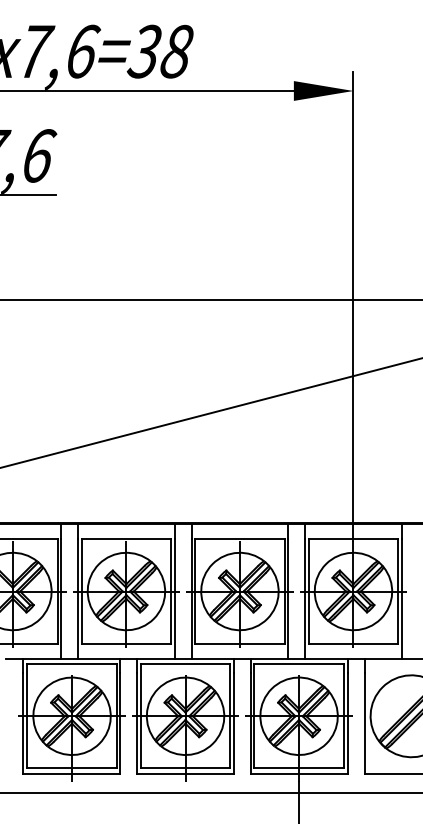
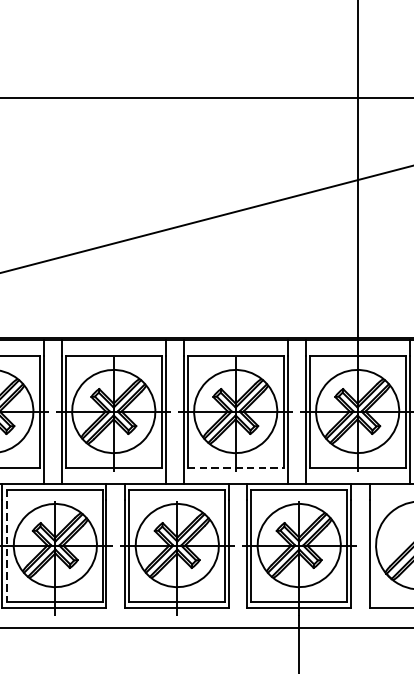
line: (239, 643) -> (235, 467), solid -> dashed
line: (27, 716) -> (7, 545), solid -> dashed

